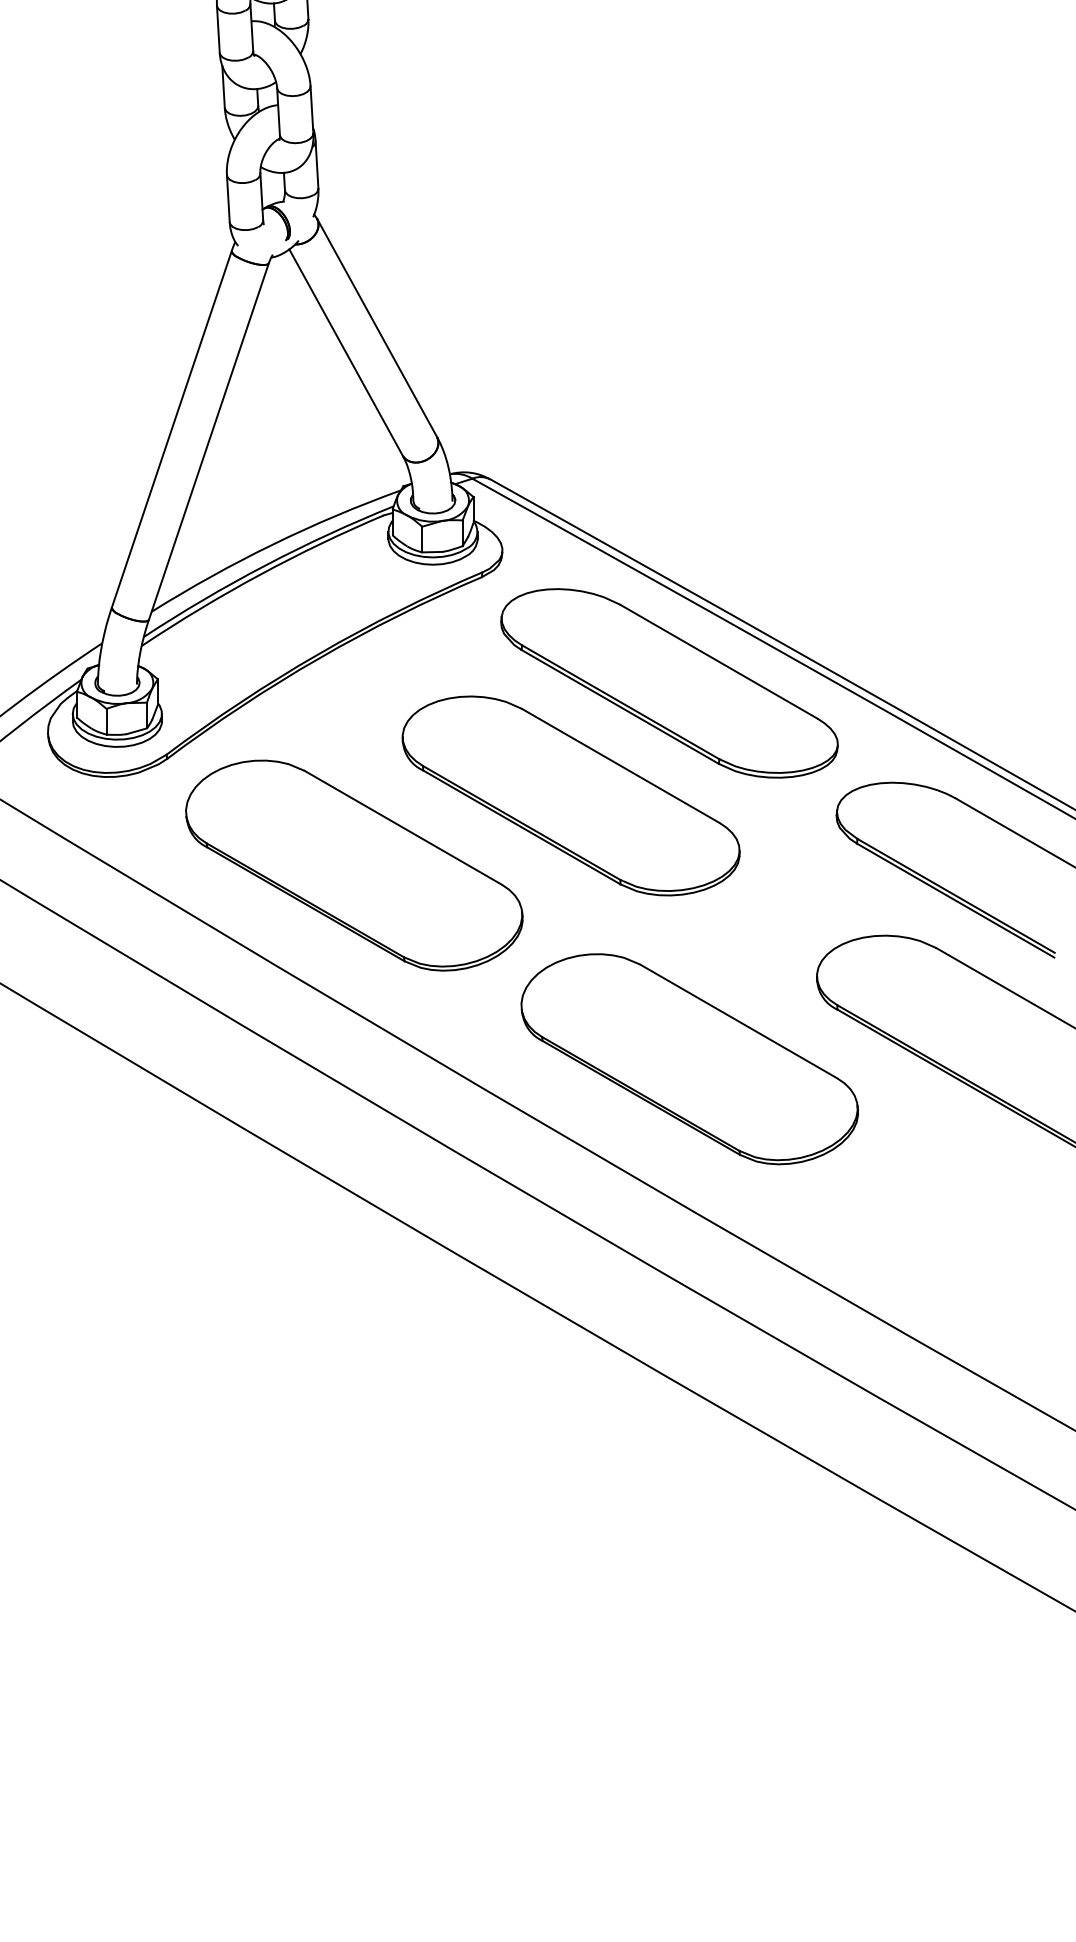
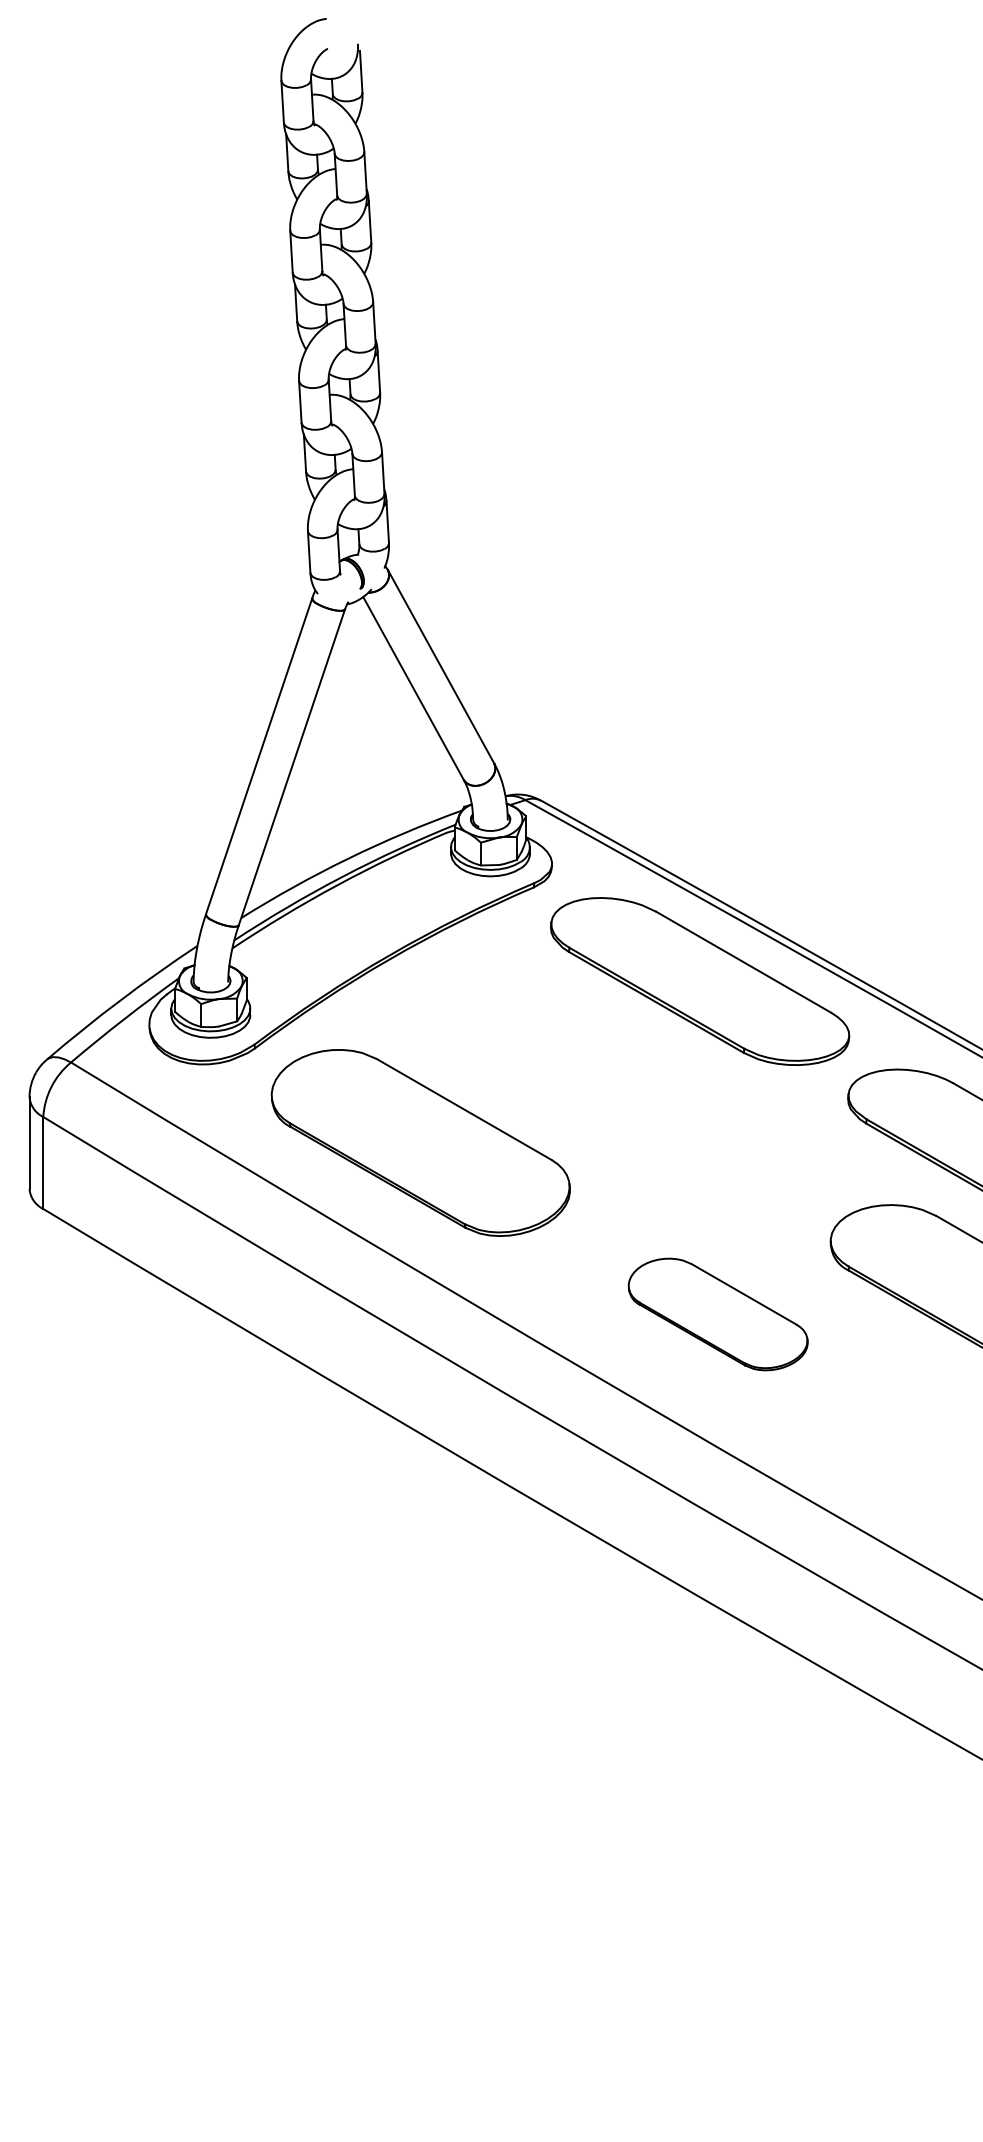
part: (570, 796) -> (612, 1081), removed
part: (690, 1059) -> (718, 1314), size x0.6

